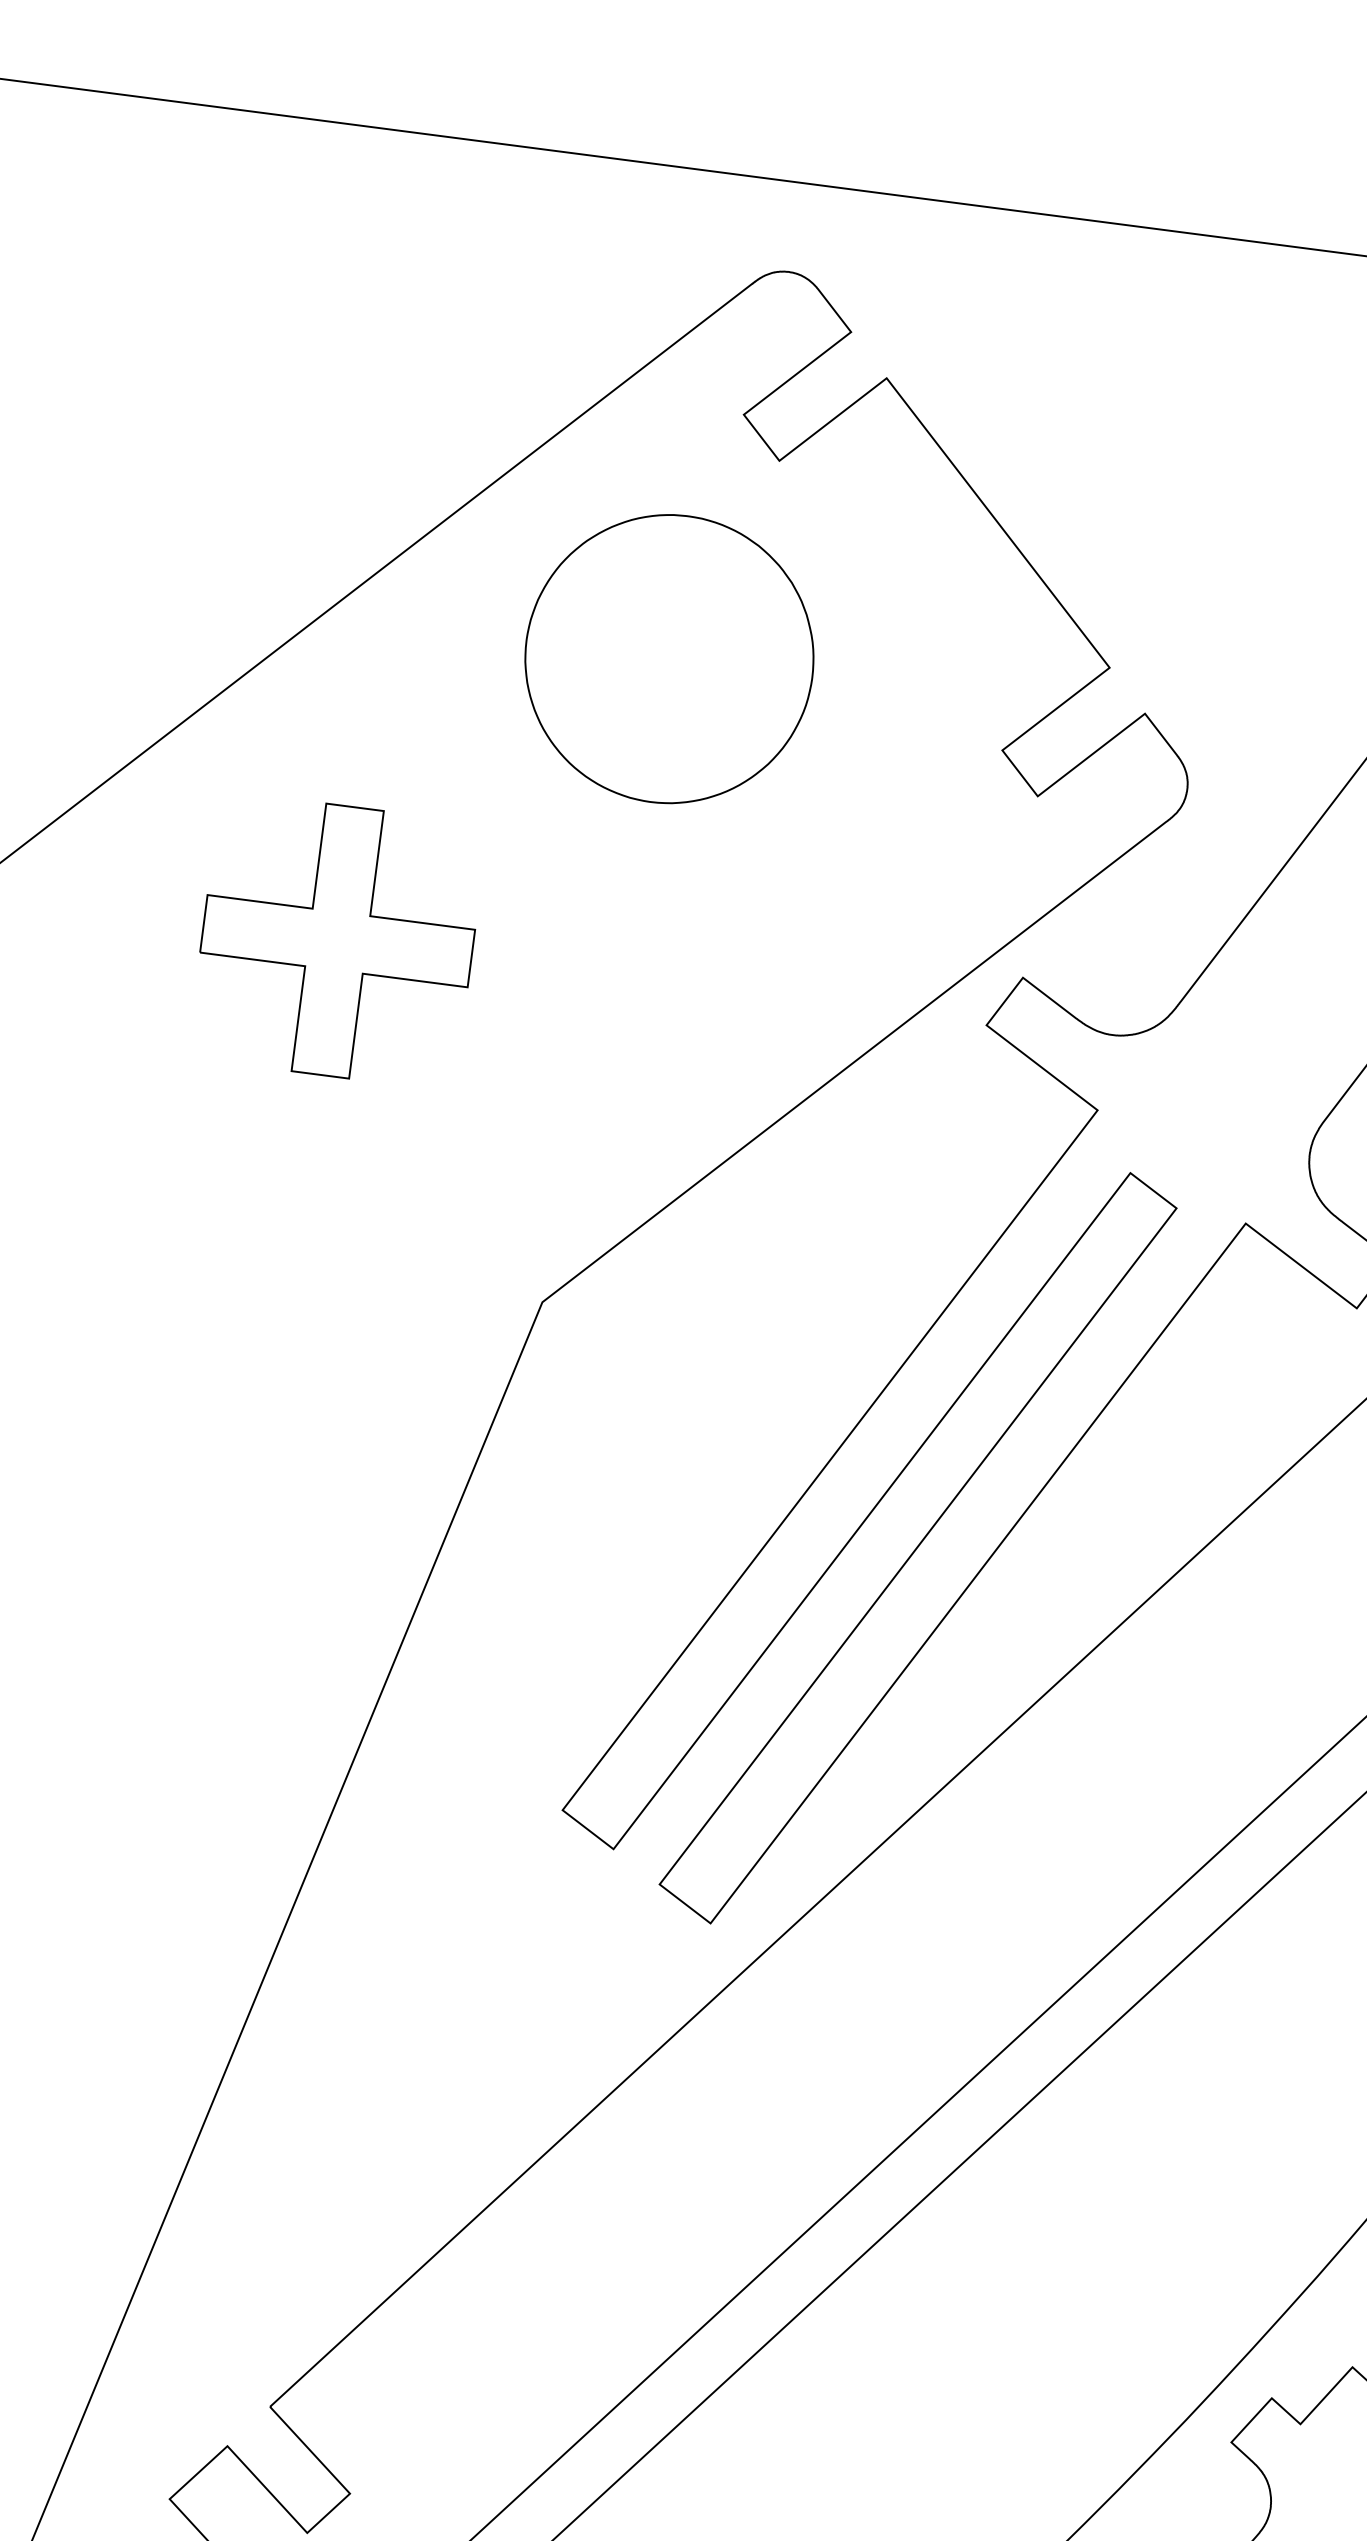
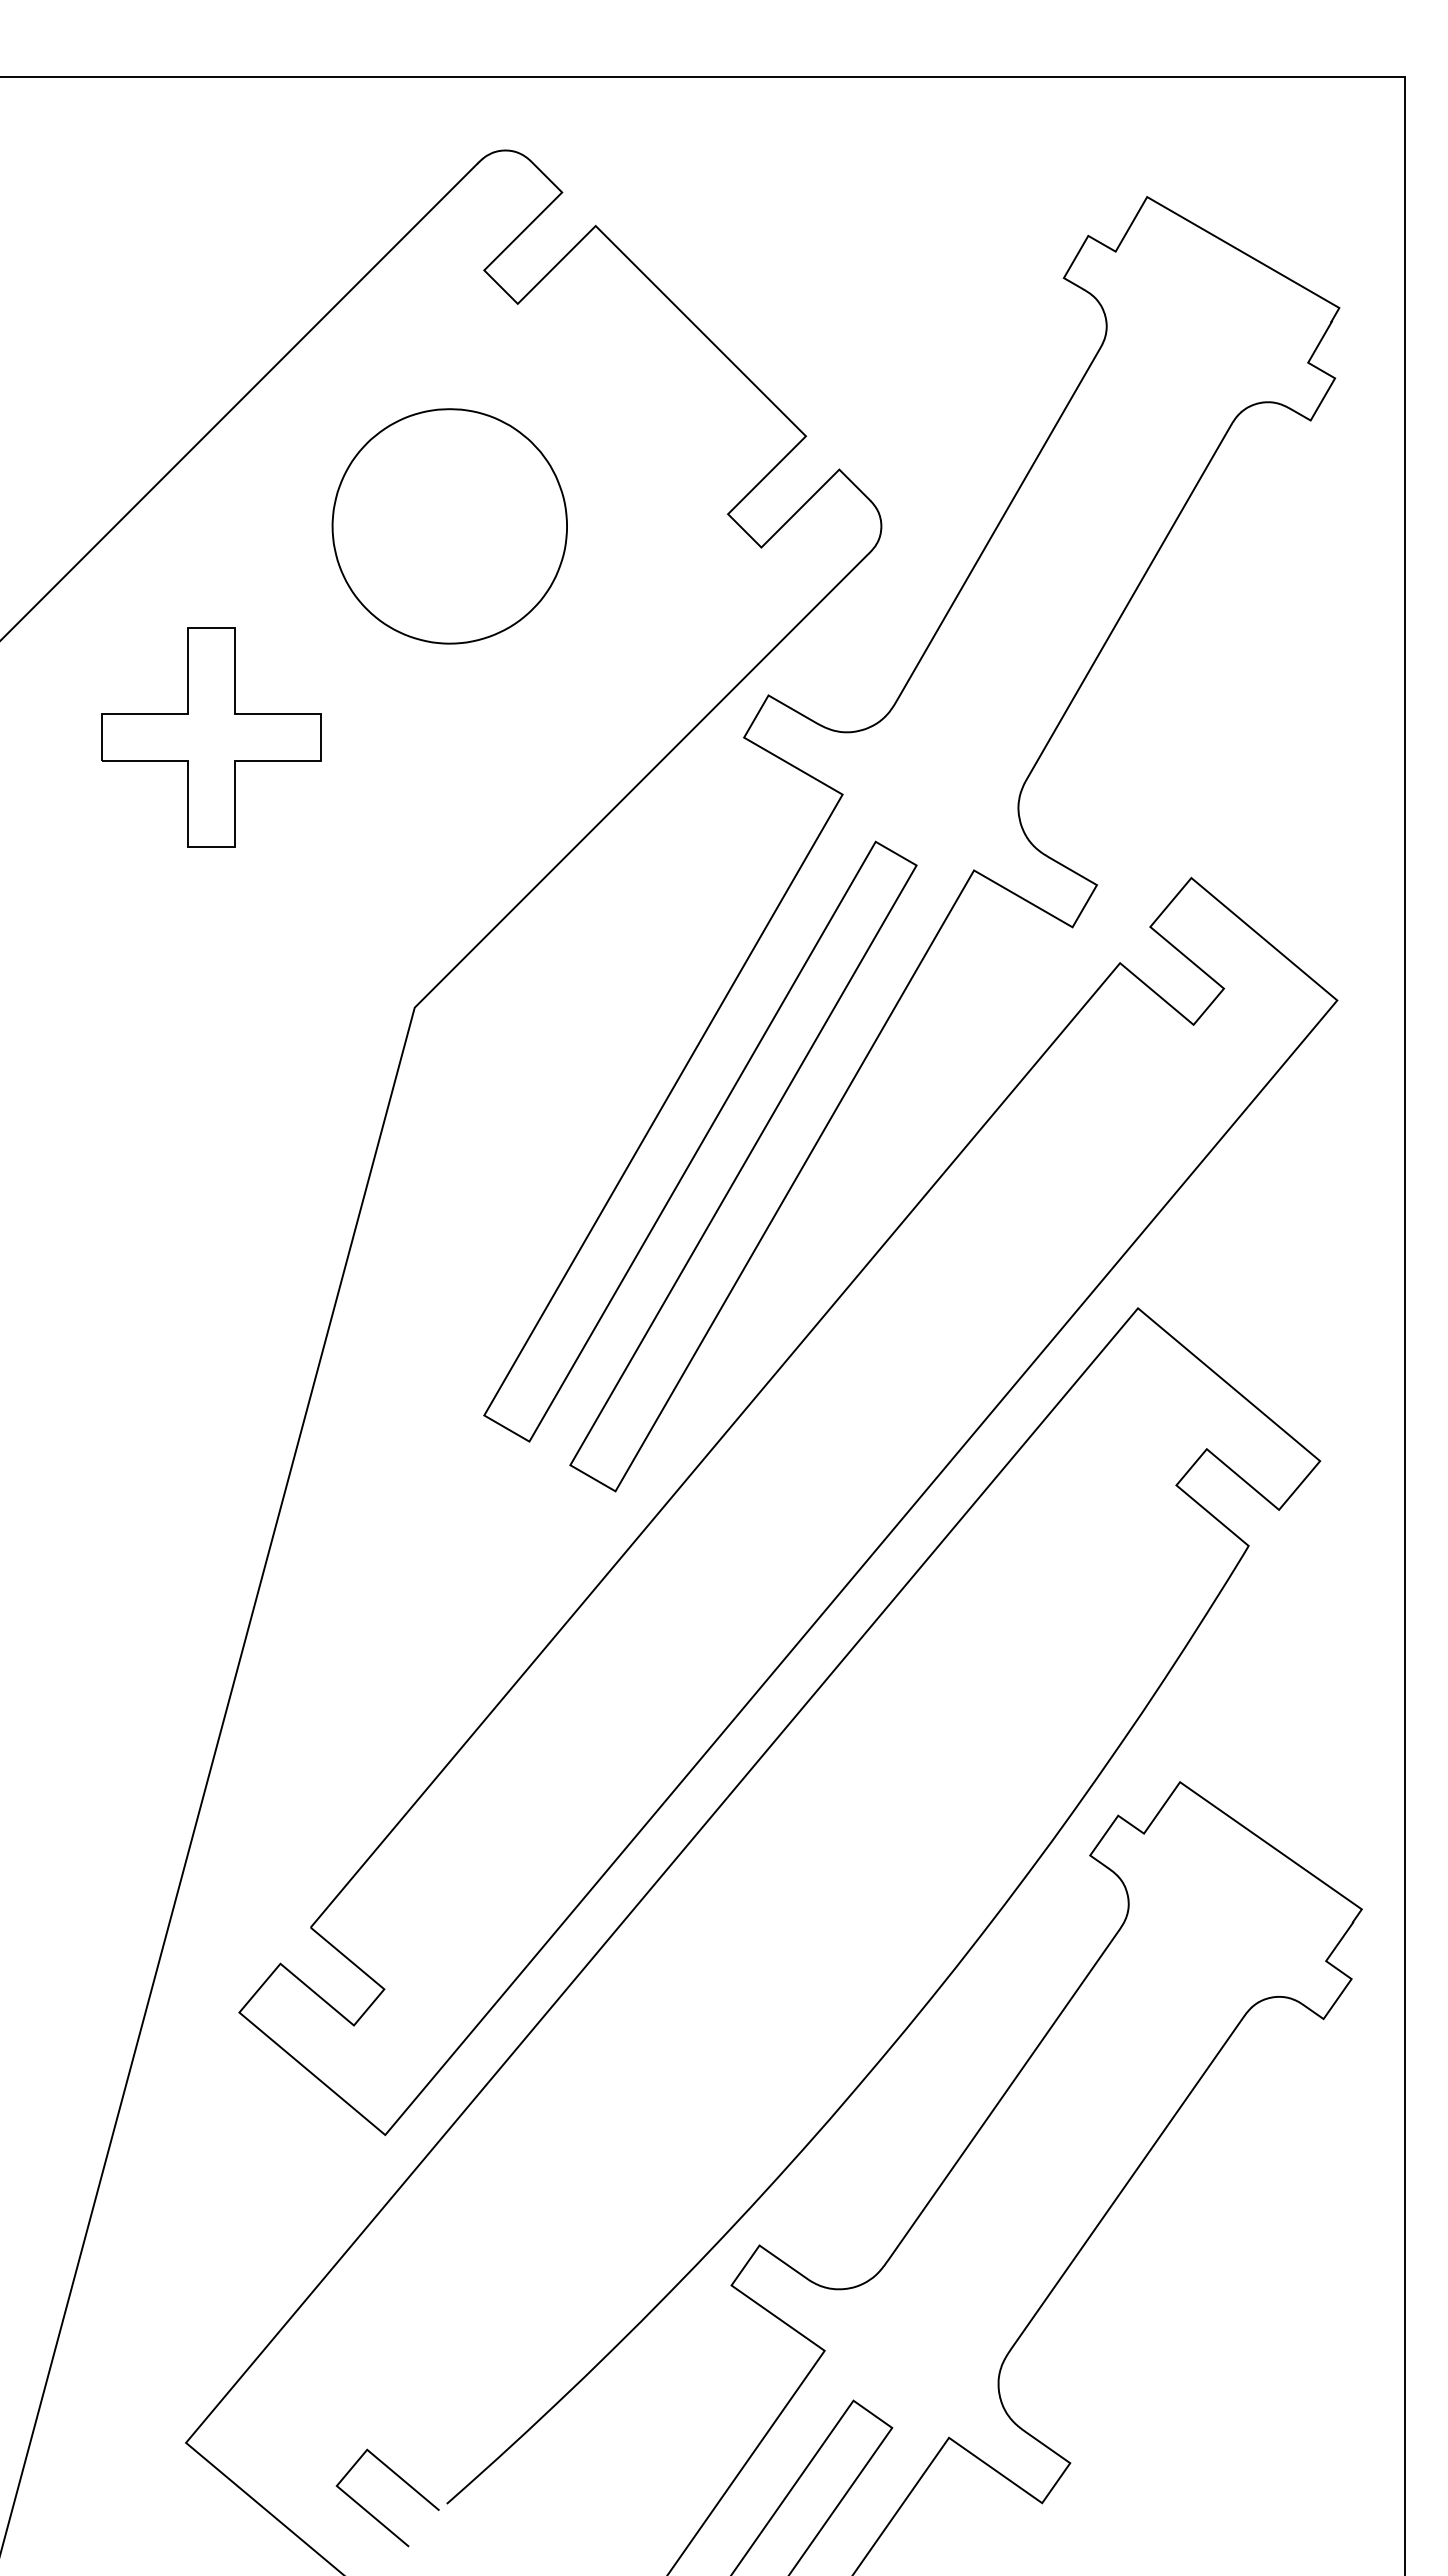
part: (669, 659) -> (449, 526), moved

